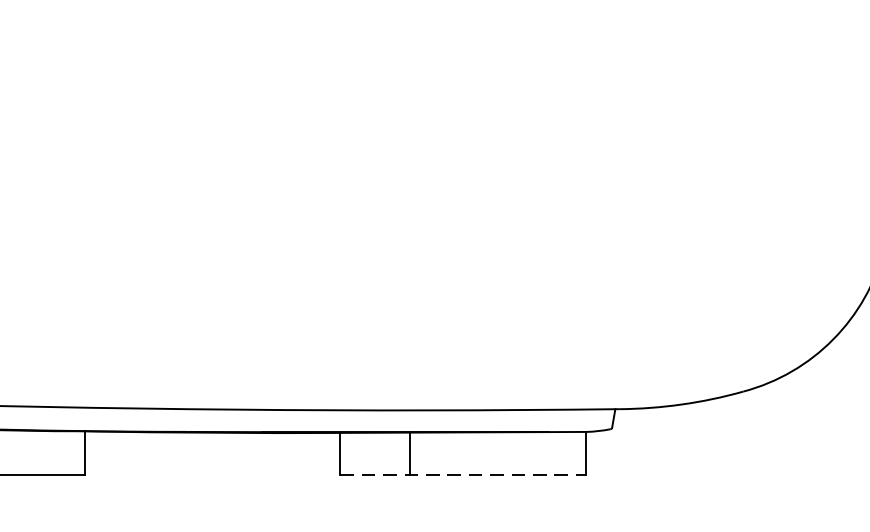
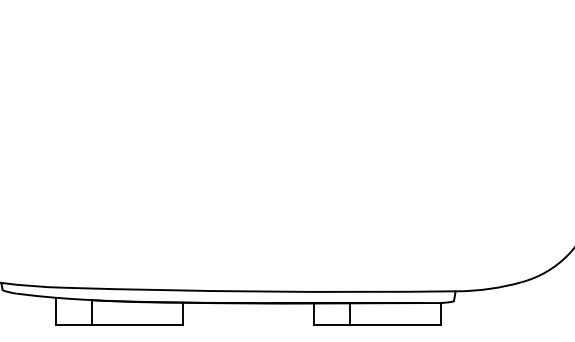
line: (463, 475) -> (377, 325), dashed -> solid

